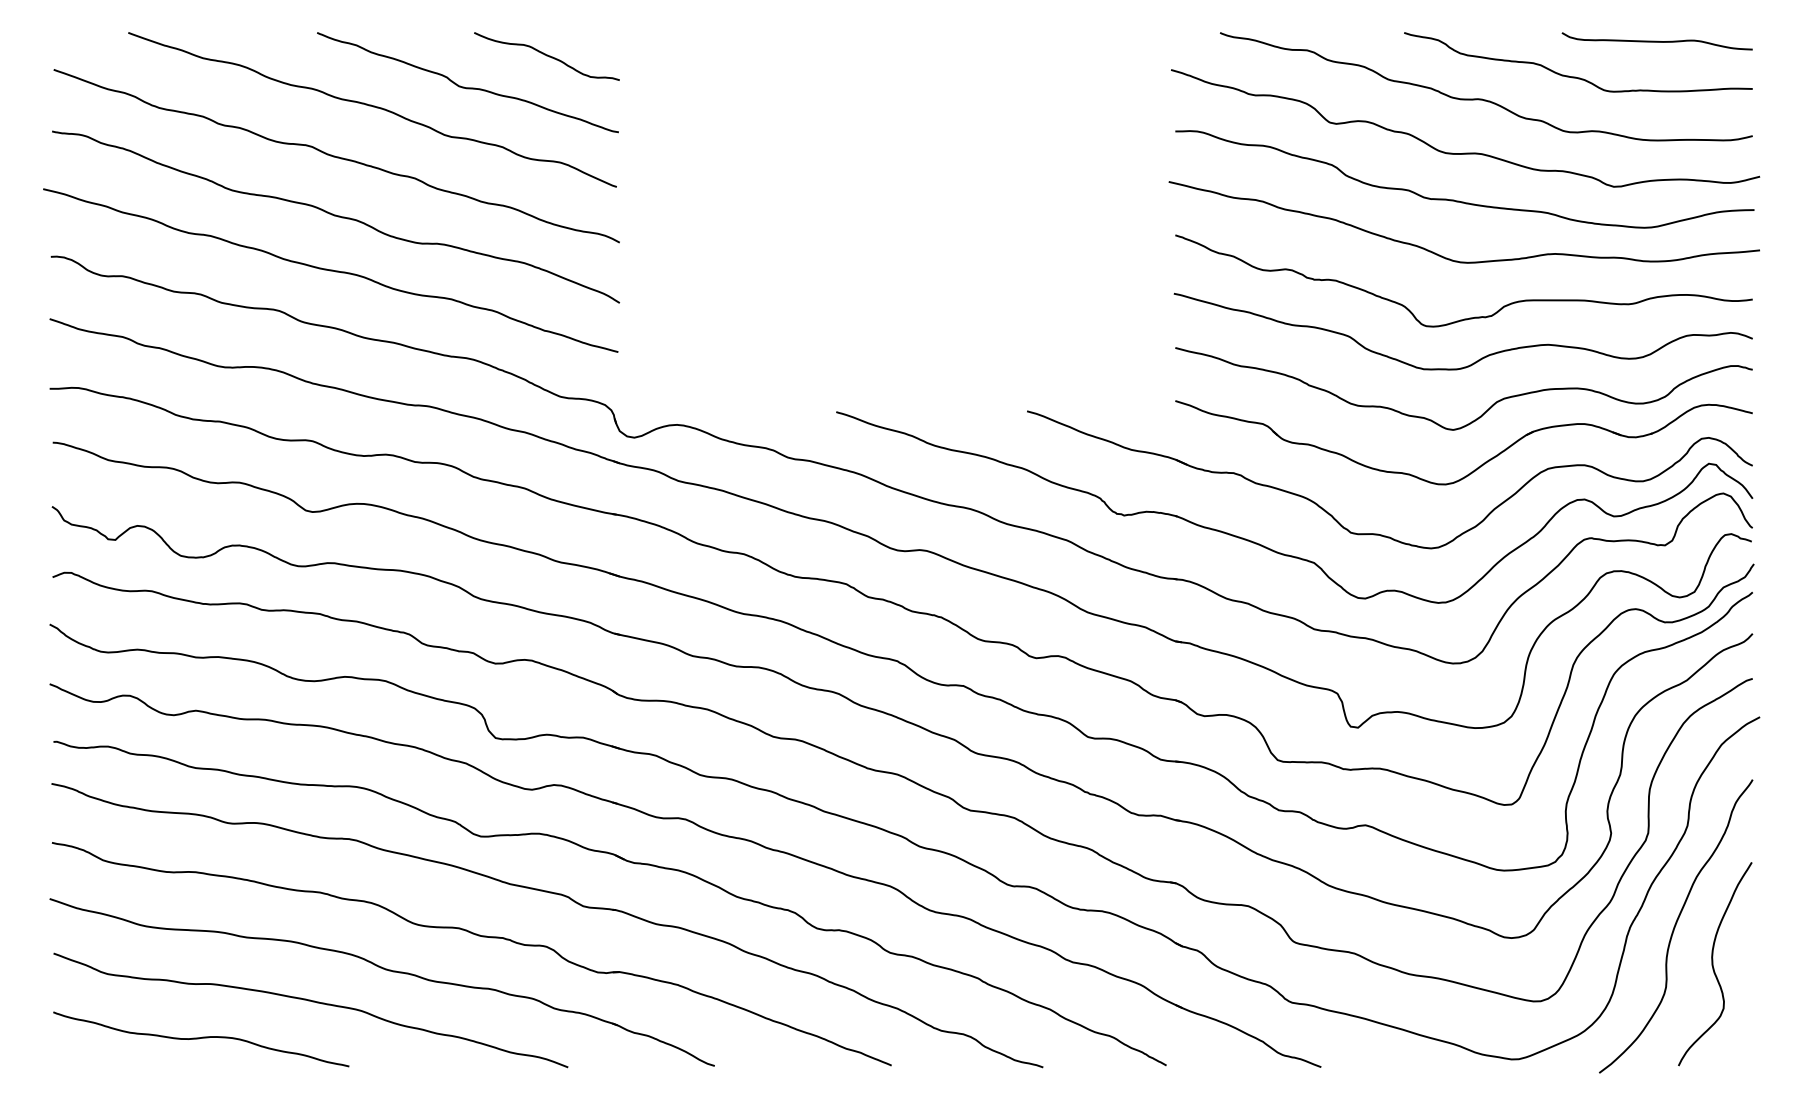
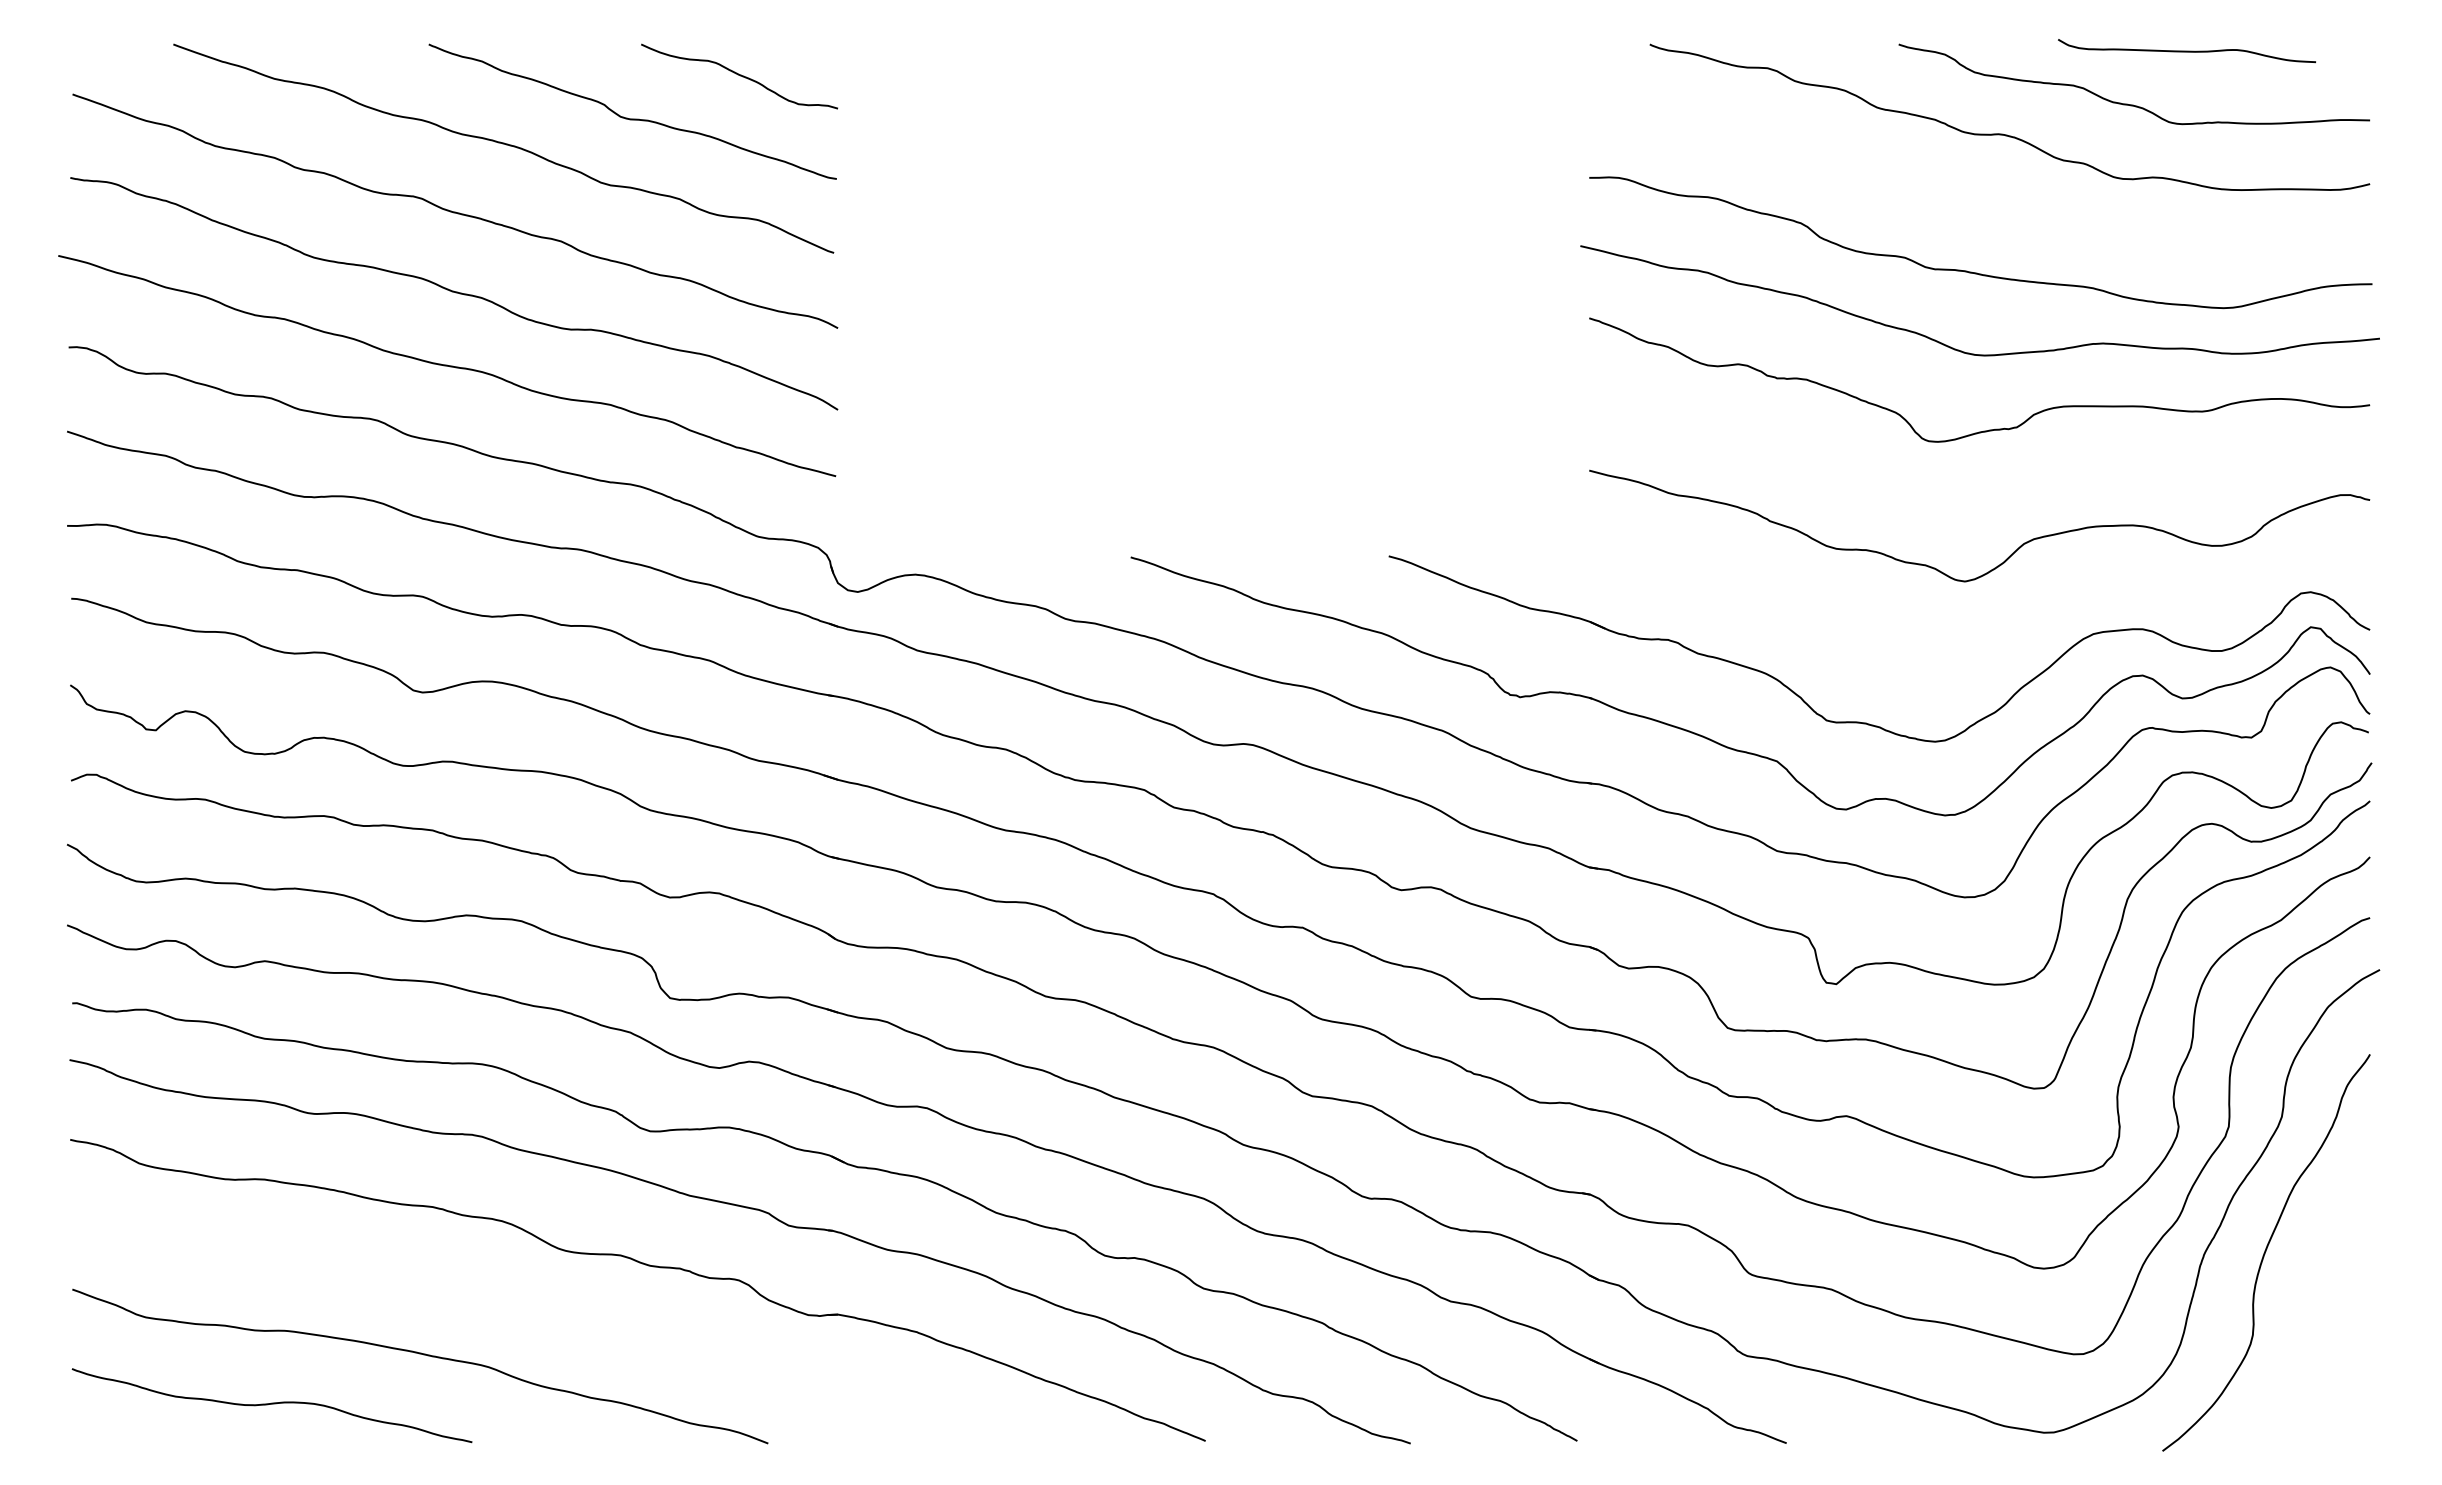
curve: (1656, 41) -> (2186, 51), moved
curve: (1468, 152) -> (1985, 206), removed
curve: (1478, 359) -> (1999, 486), removed
part: (1479, 466) -> (2000, 630), removed
curve: (1713, 963) -> (2316, 1303), removed
part: (386, 970) -> (522, 1312), removed

